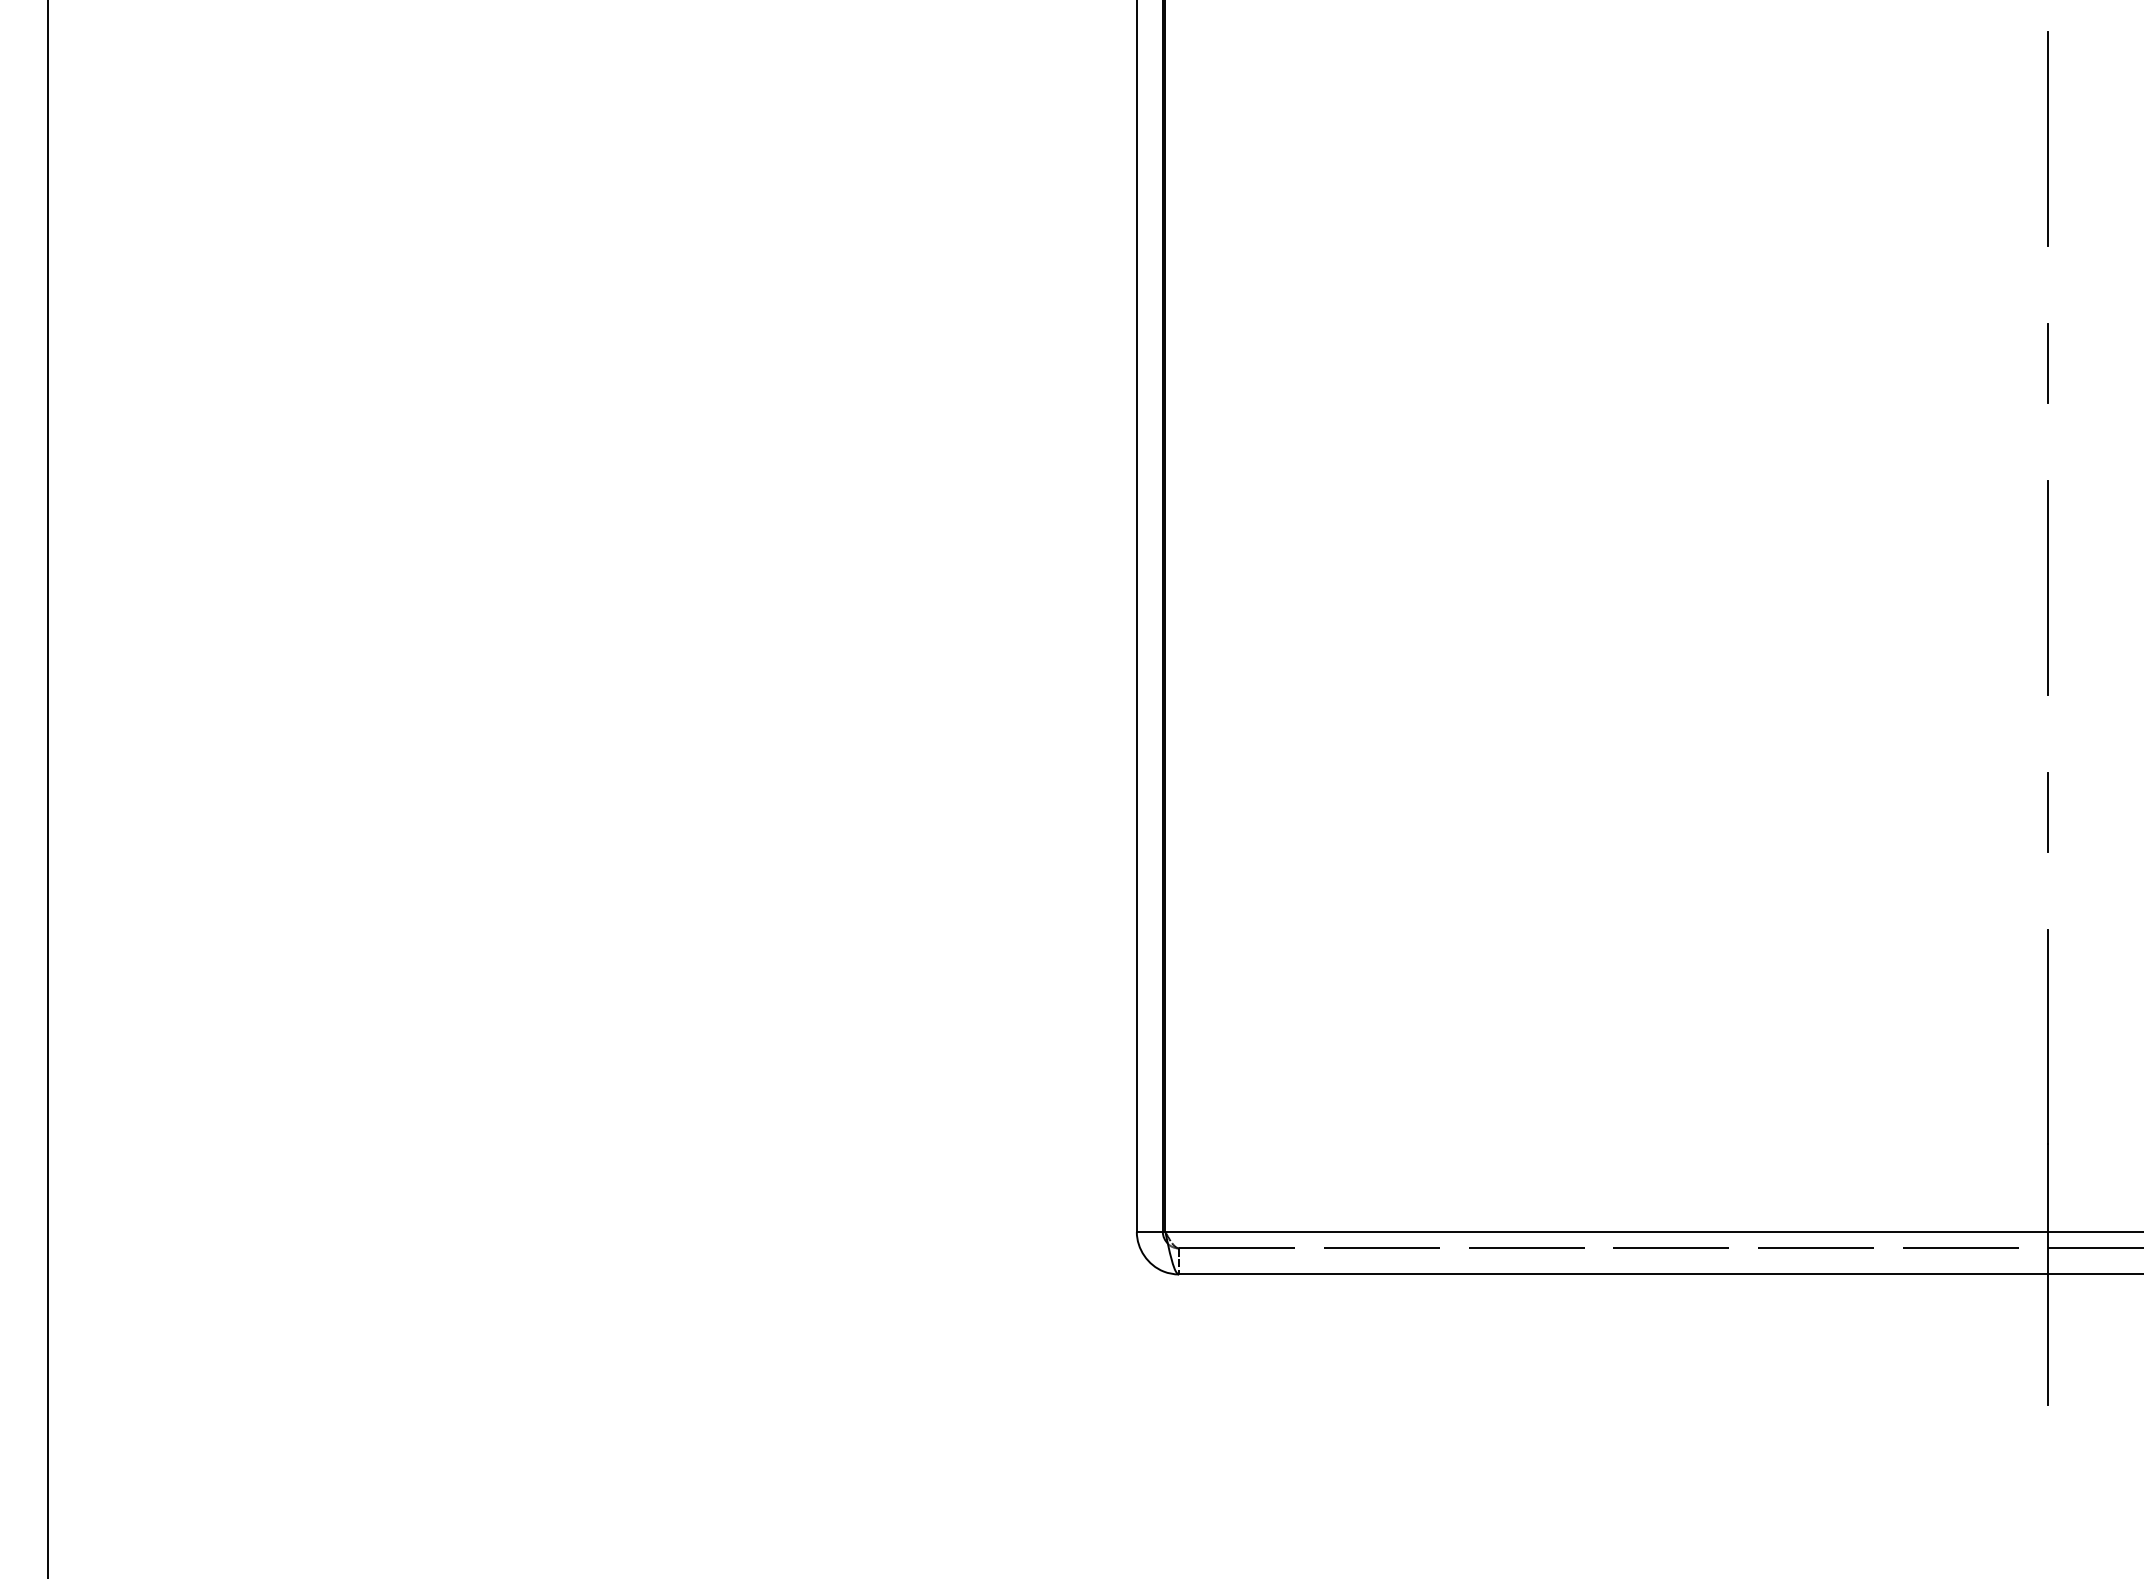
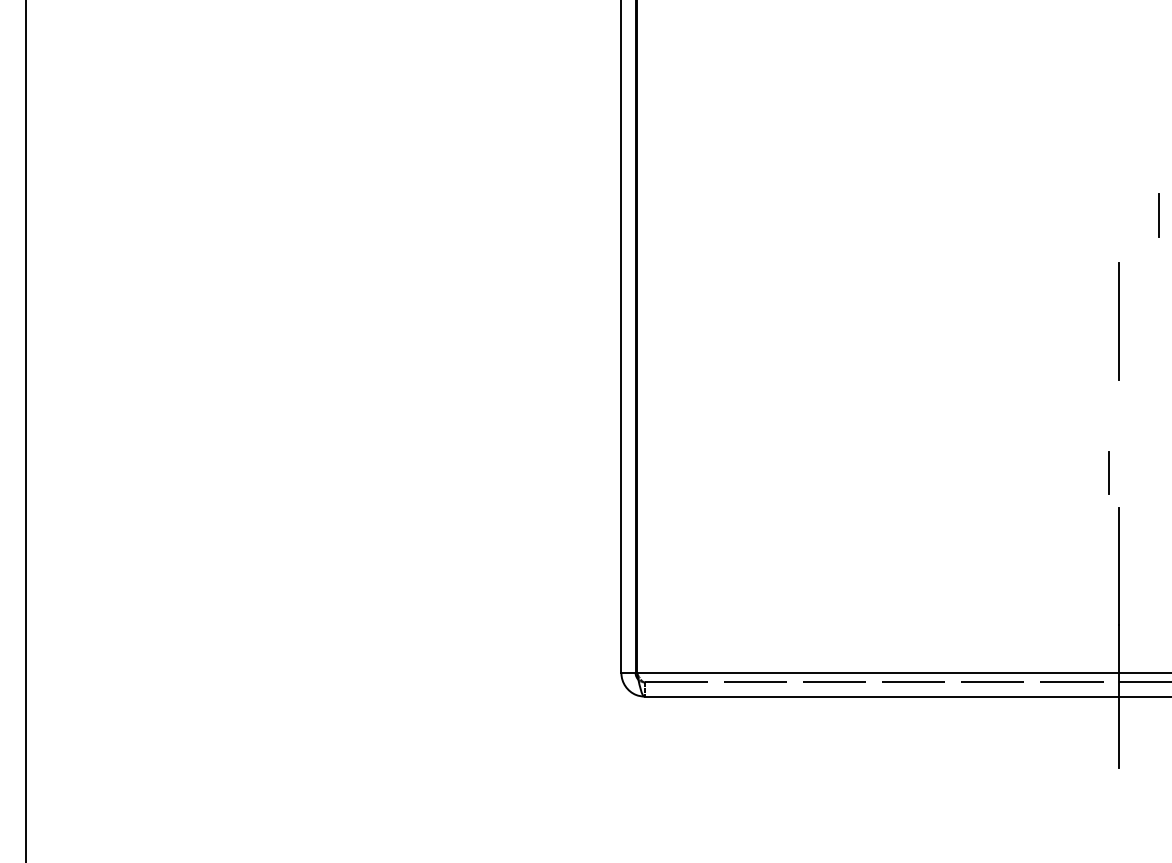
line: (2048, 138) -> (1119, 75), removed
line: (2046, 363) -> (1158, 215), moved
line: (2046, 811) -> (1108, 472), moved

